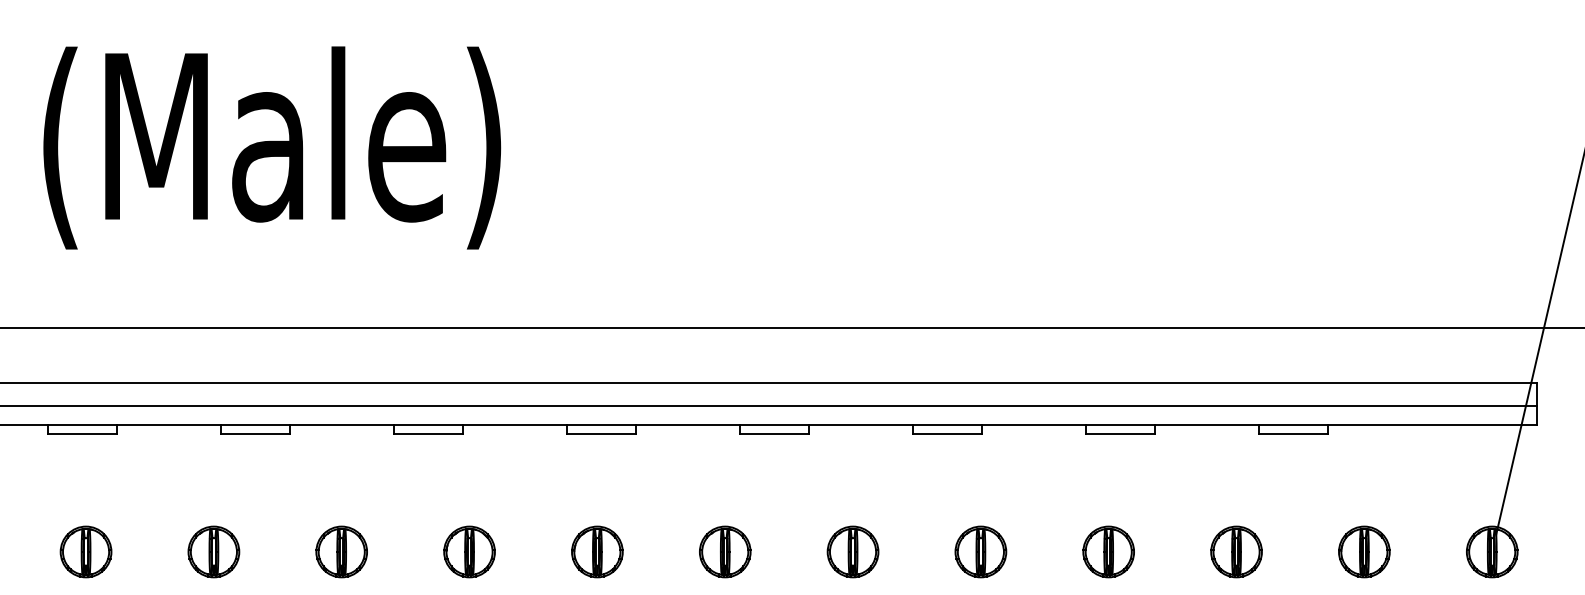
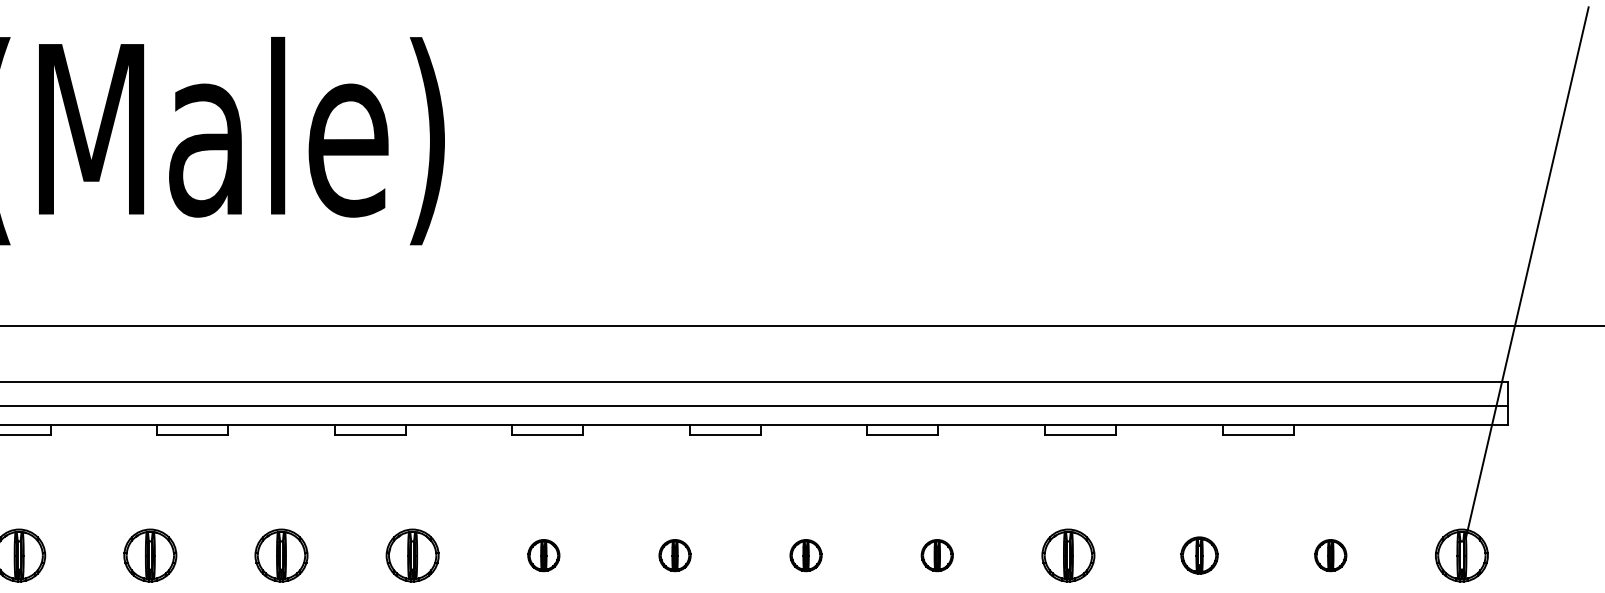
part: (597, 551) -> (543, 555), size x0.6
part: (725, 551) -> (675, 555), size x0.6
part: (852, 551) -> (805, 555), size x0.6
part: (980, 551) -> (936, 555), size x0.6
part: (1236, 551) -> (1199, 555), size x0.7
part: (1364, 551) -> (1330, 555), size x0.6

